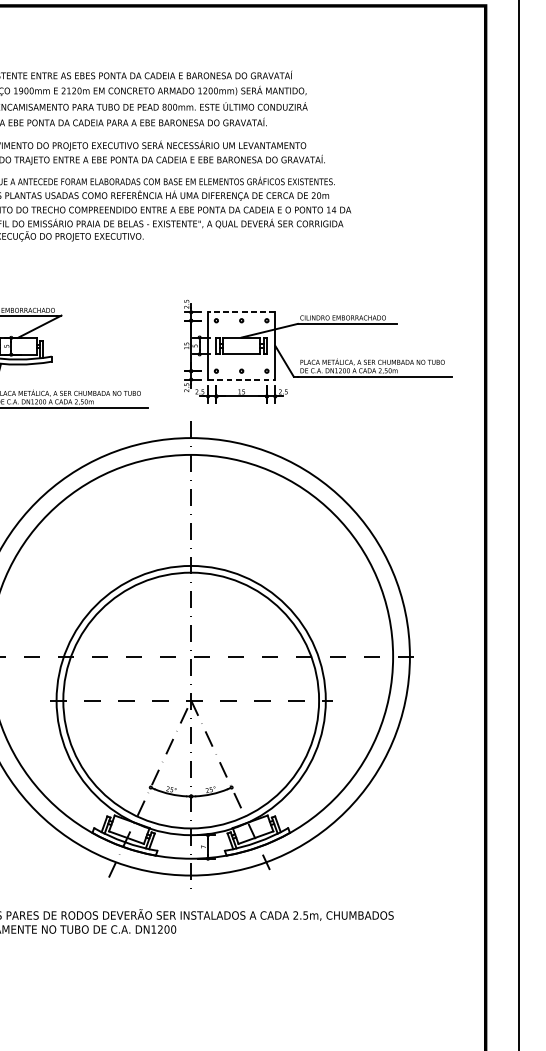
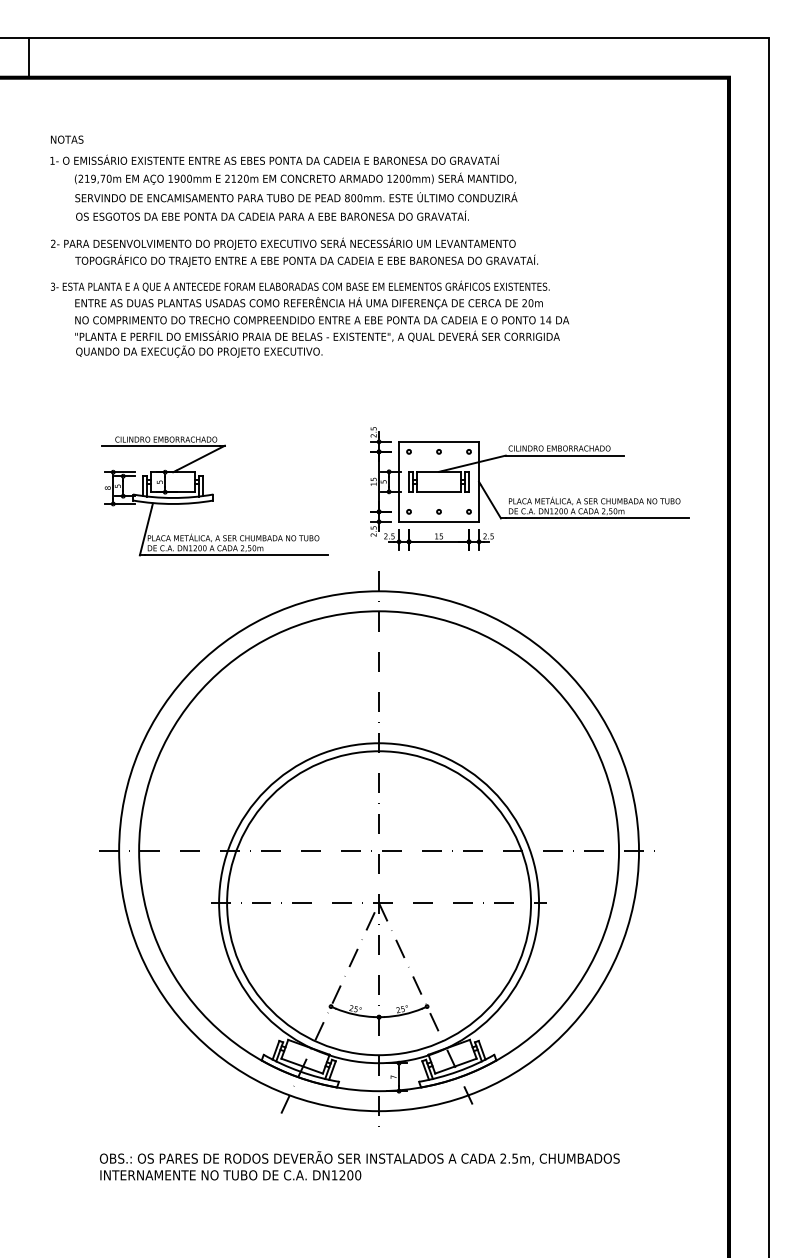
line: (242, 312) -> (439, 441), dashed -> solid
line: (242, 379) -> (439, 521), dashed -> solid

